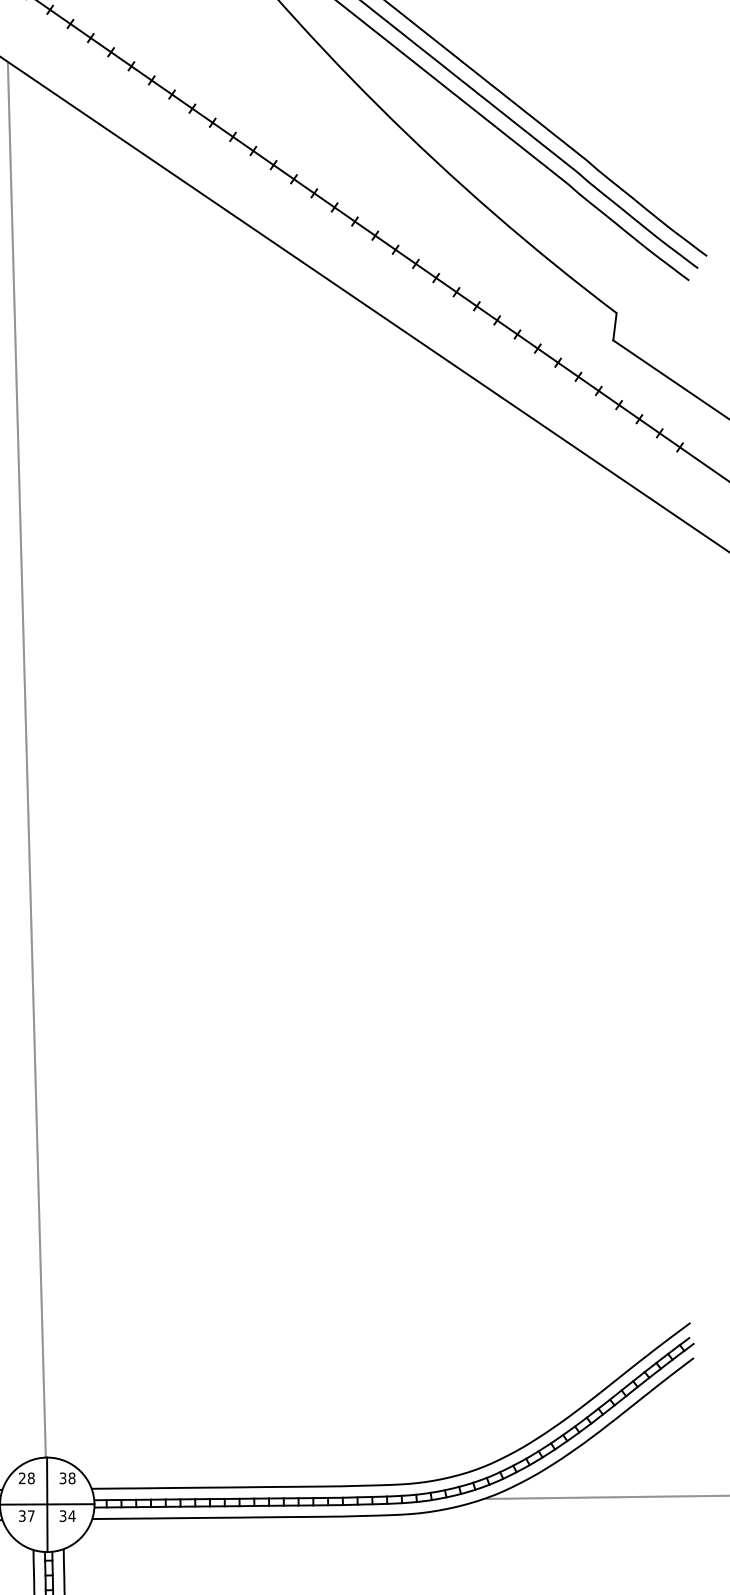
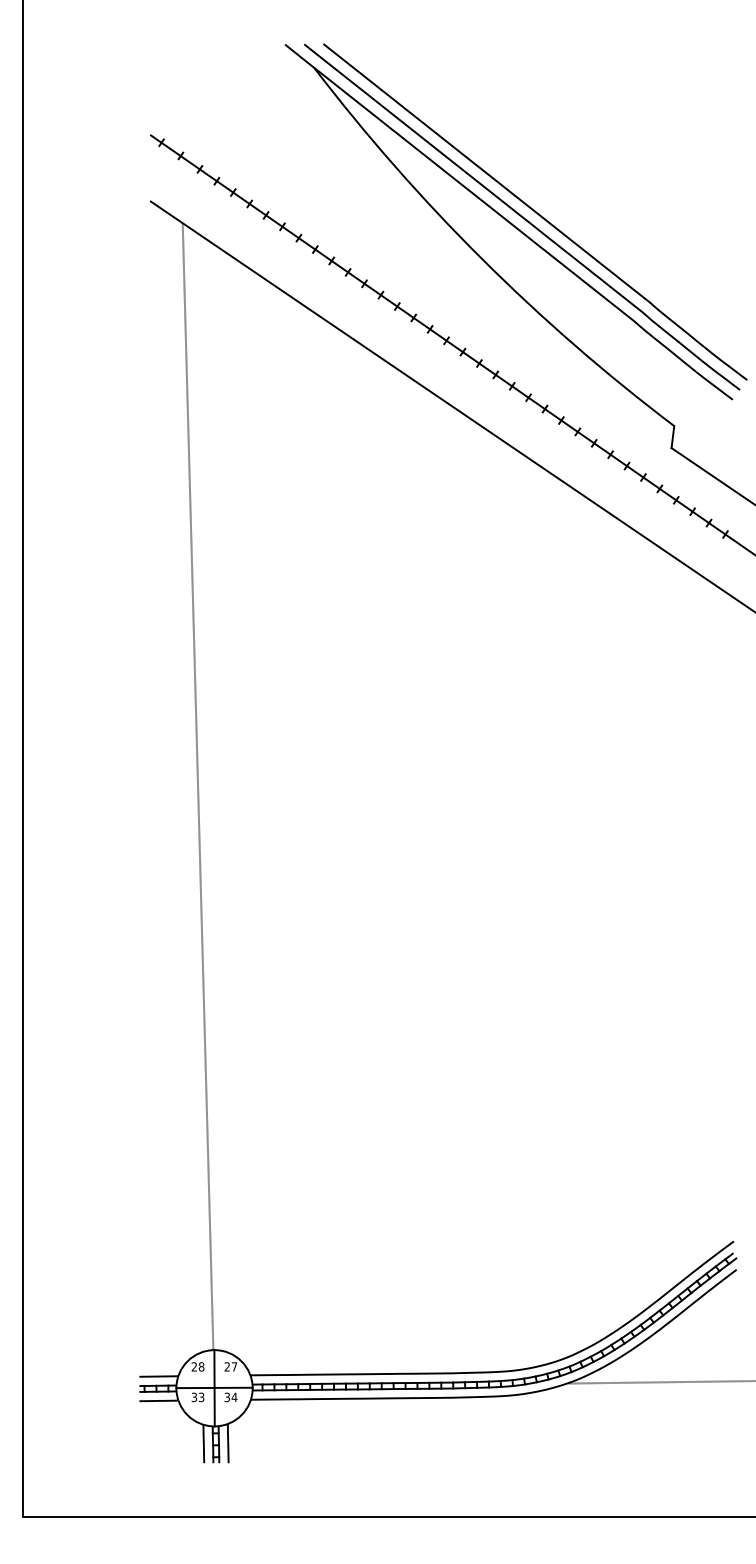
text: (67, 1477) -> (230, 1366), 38 -> 27
text: (31, 1516) -> (201, 1397), 37 -> 33

